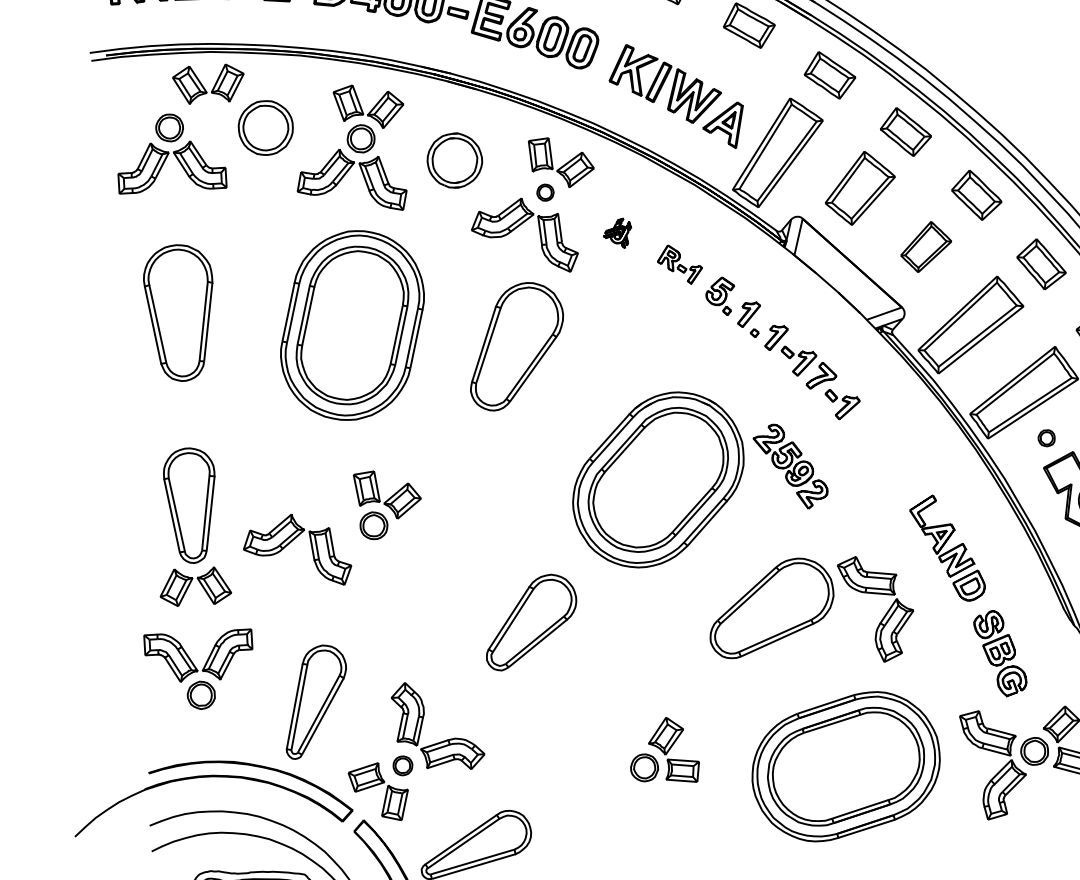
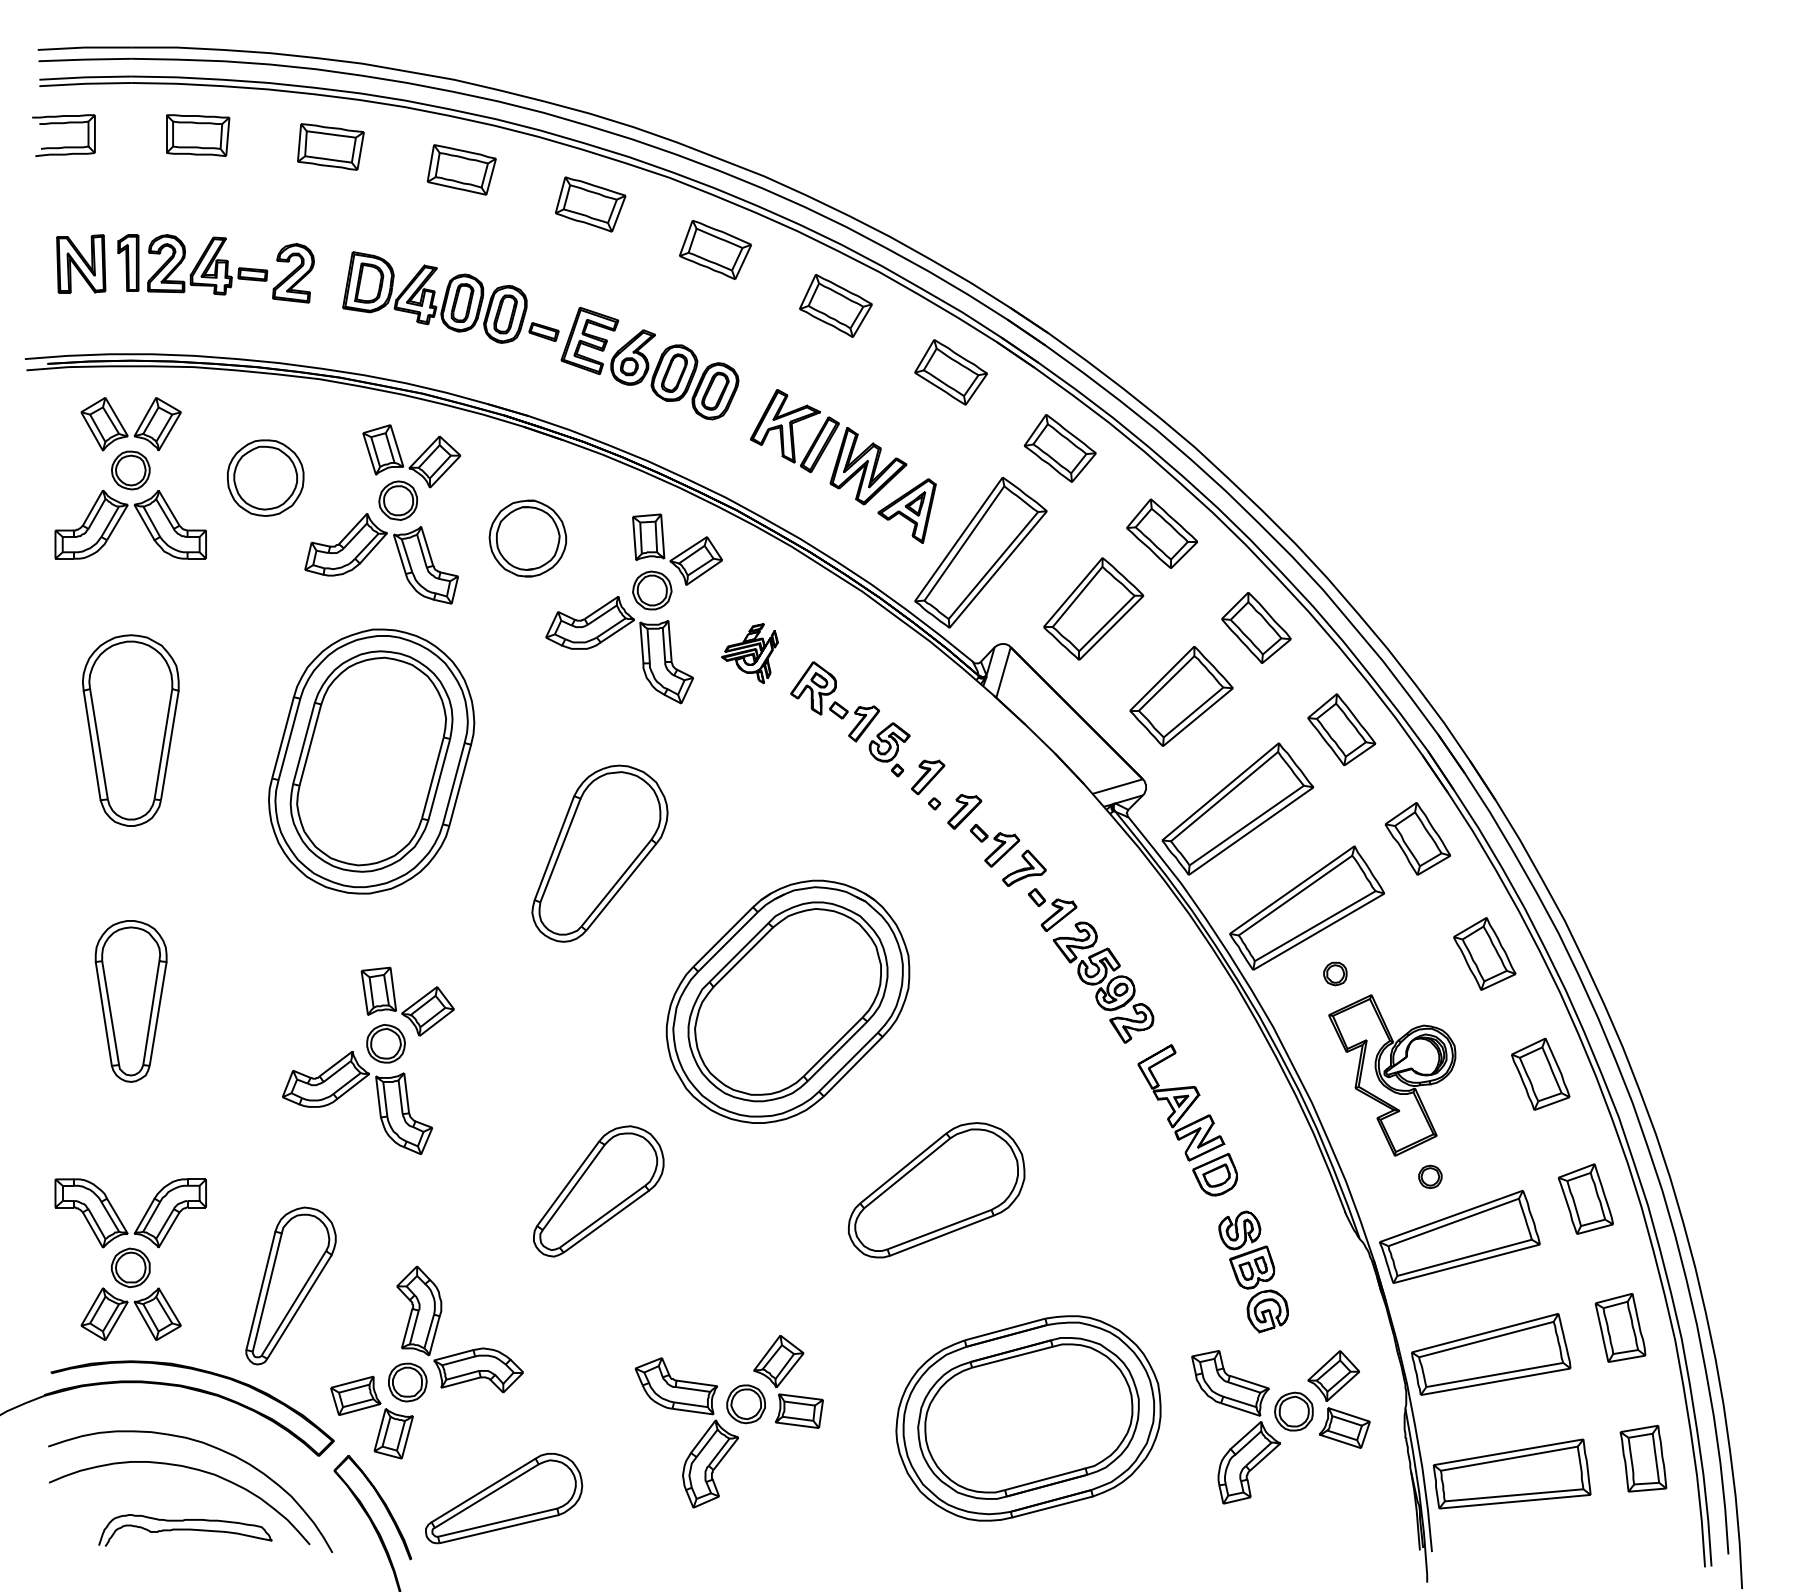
part: (204, 88) -> (125, 429), moved
part: (545, 192) -> (652, 590), size x1.67
part: (617, 233) -> (749, 653), size x1.43
part: (926, 247) -> (1181, 696), size x1.43
part: (679, 264) -> (834, 701), size x1.43
part: (516, 346) -> (599, 853), moved
part: (790, 466) -> (1103, 982), moved
part: (289, 543) -> (347, 1092), moved
part: (191, 582) -> (125, 1308), moved
part: (884, 615) -> (697, 1442), moved
part: (402, 765) -> (407, 1382), size x1.43

